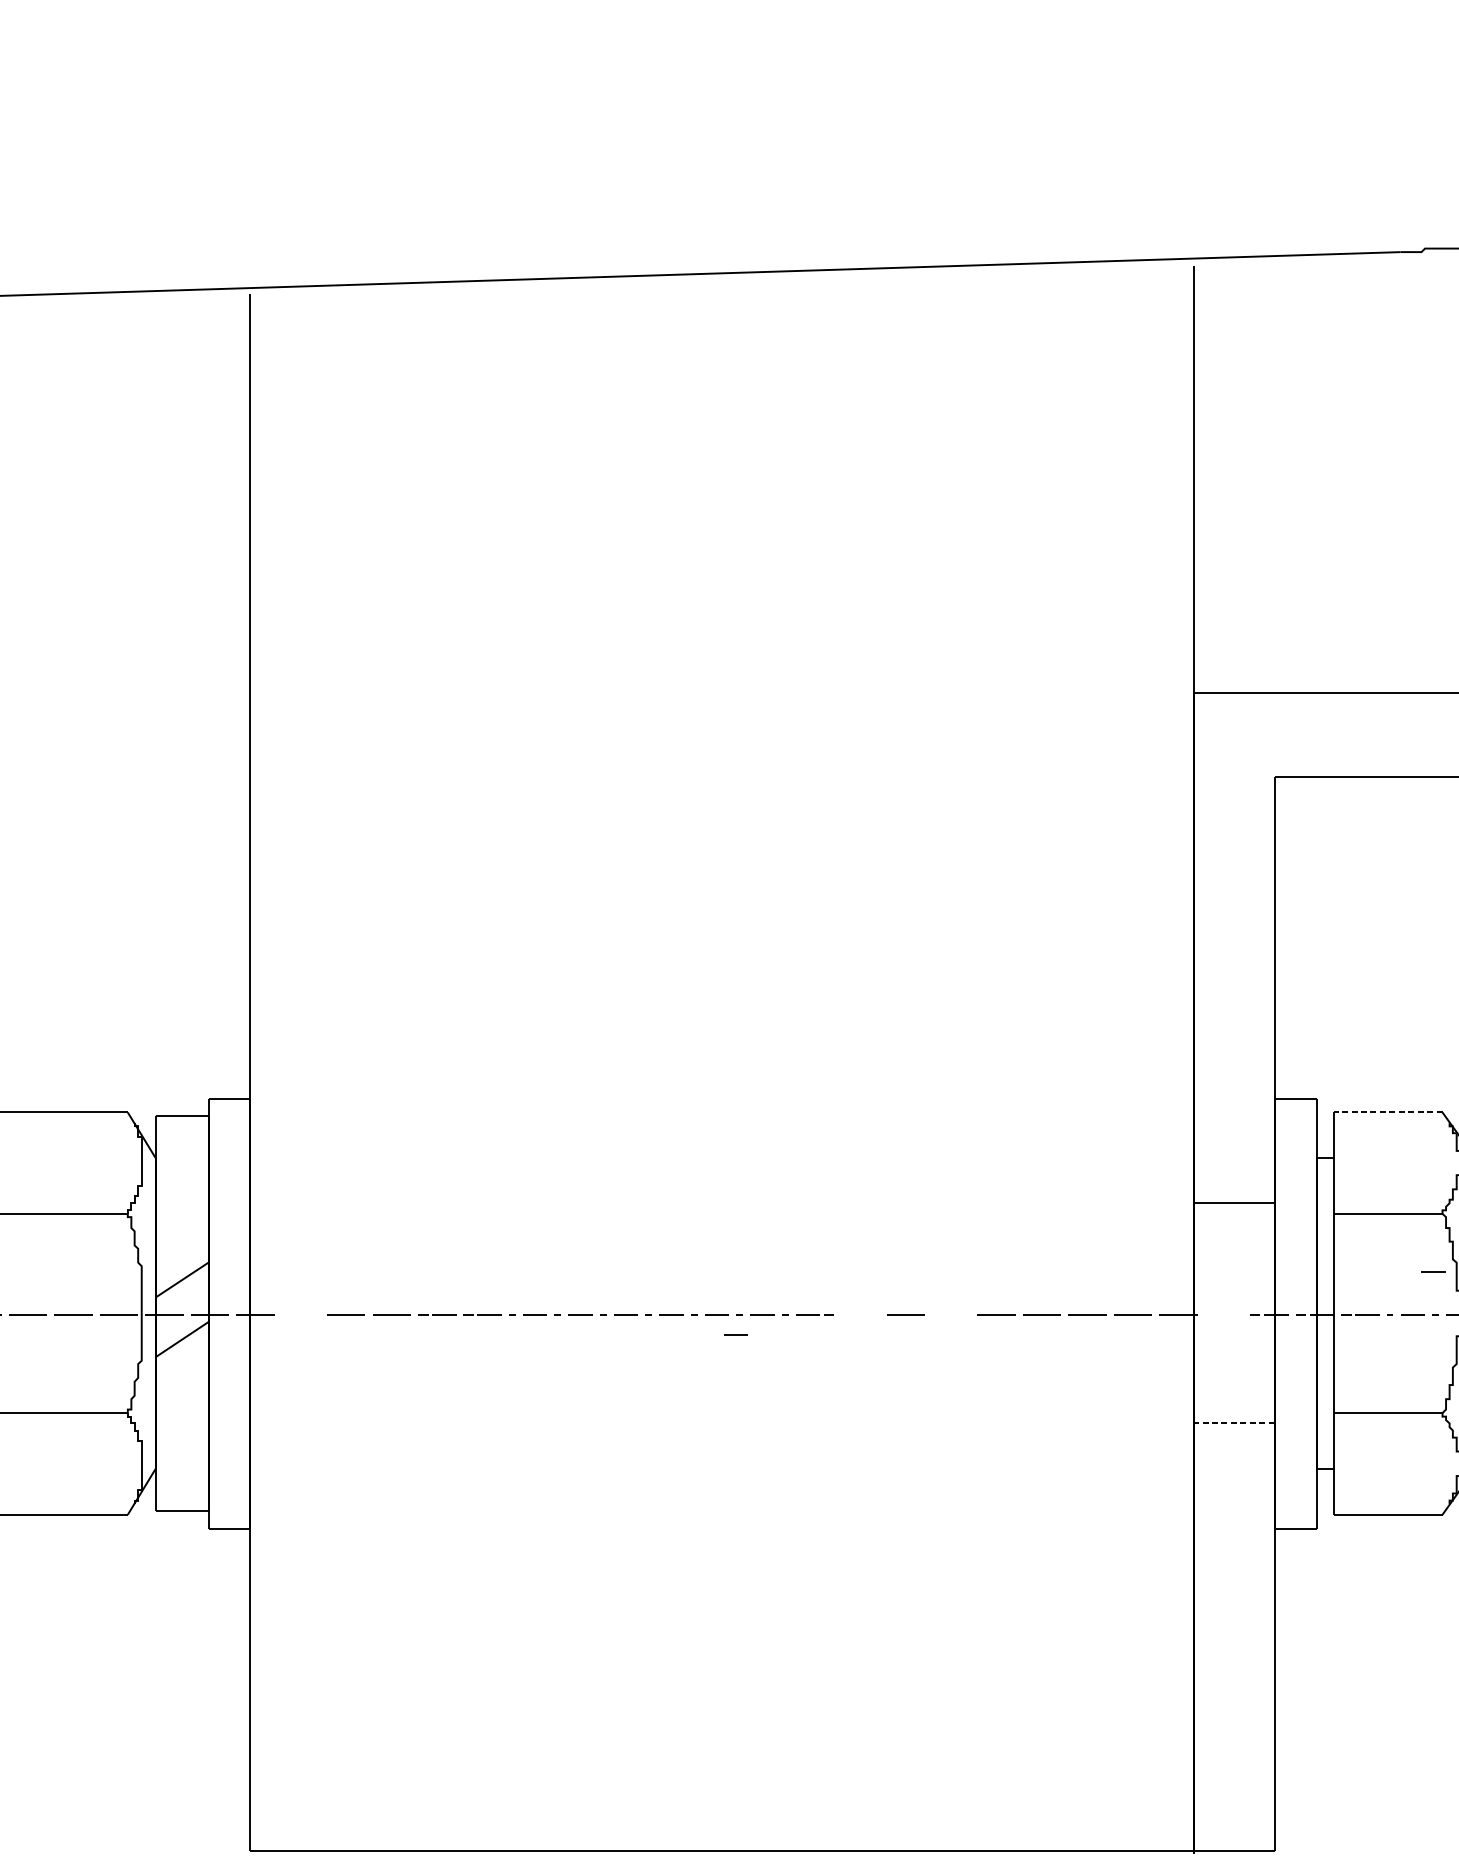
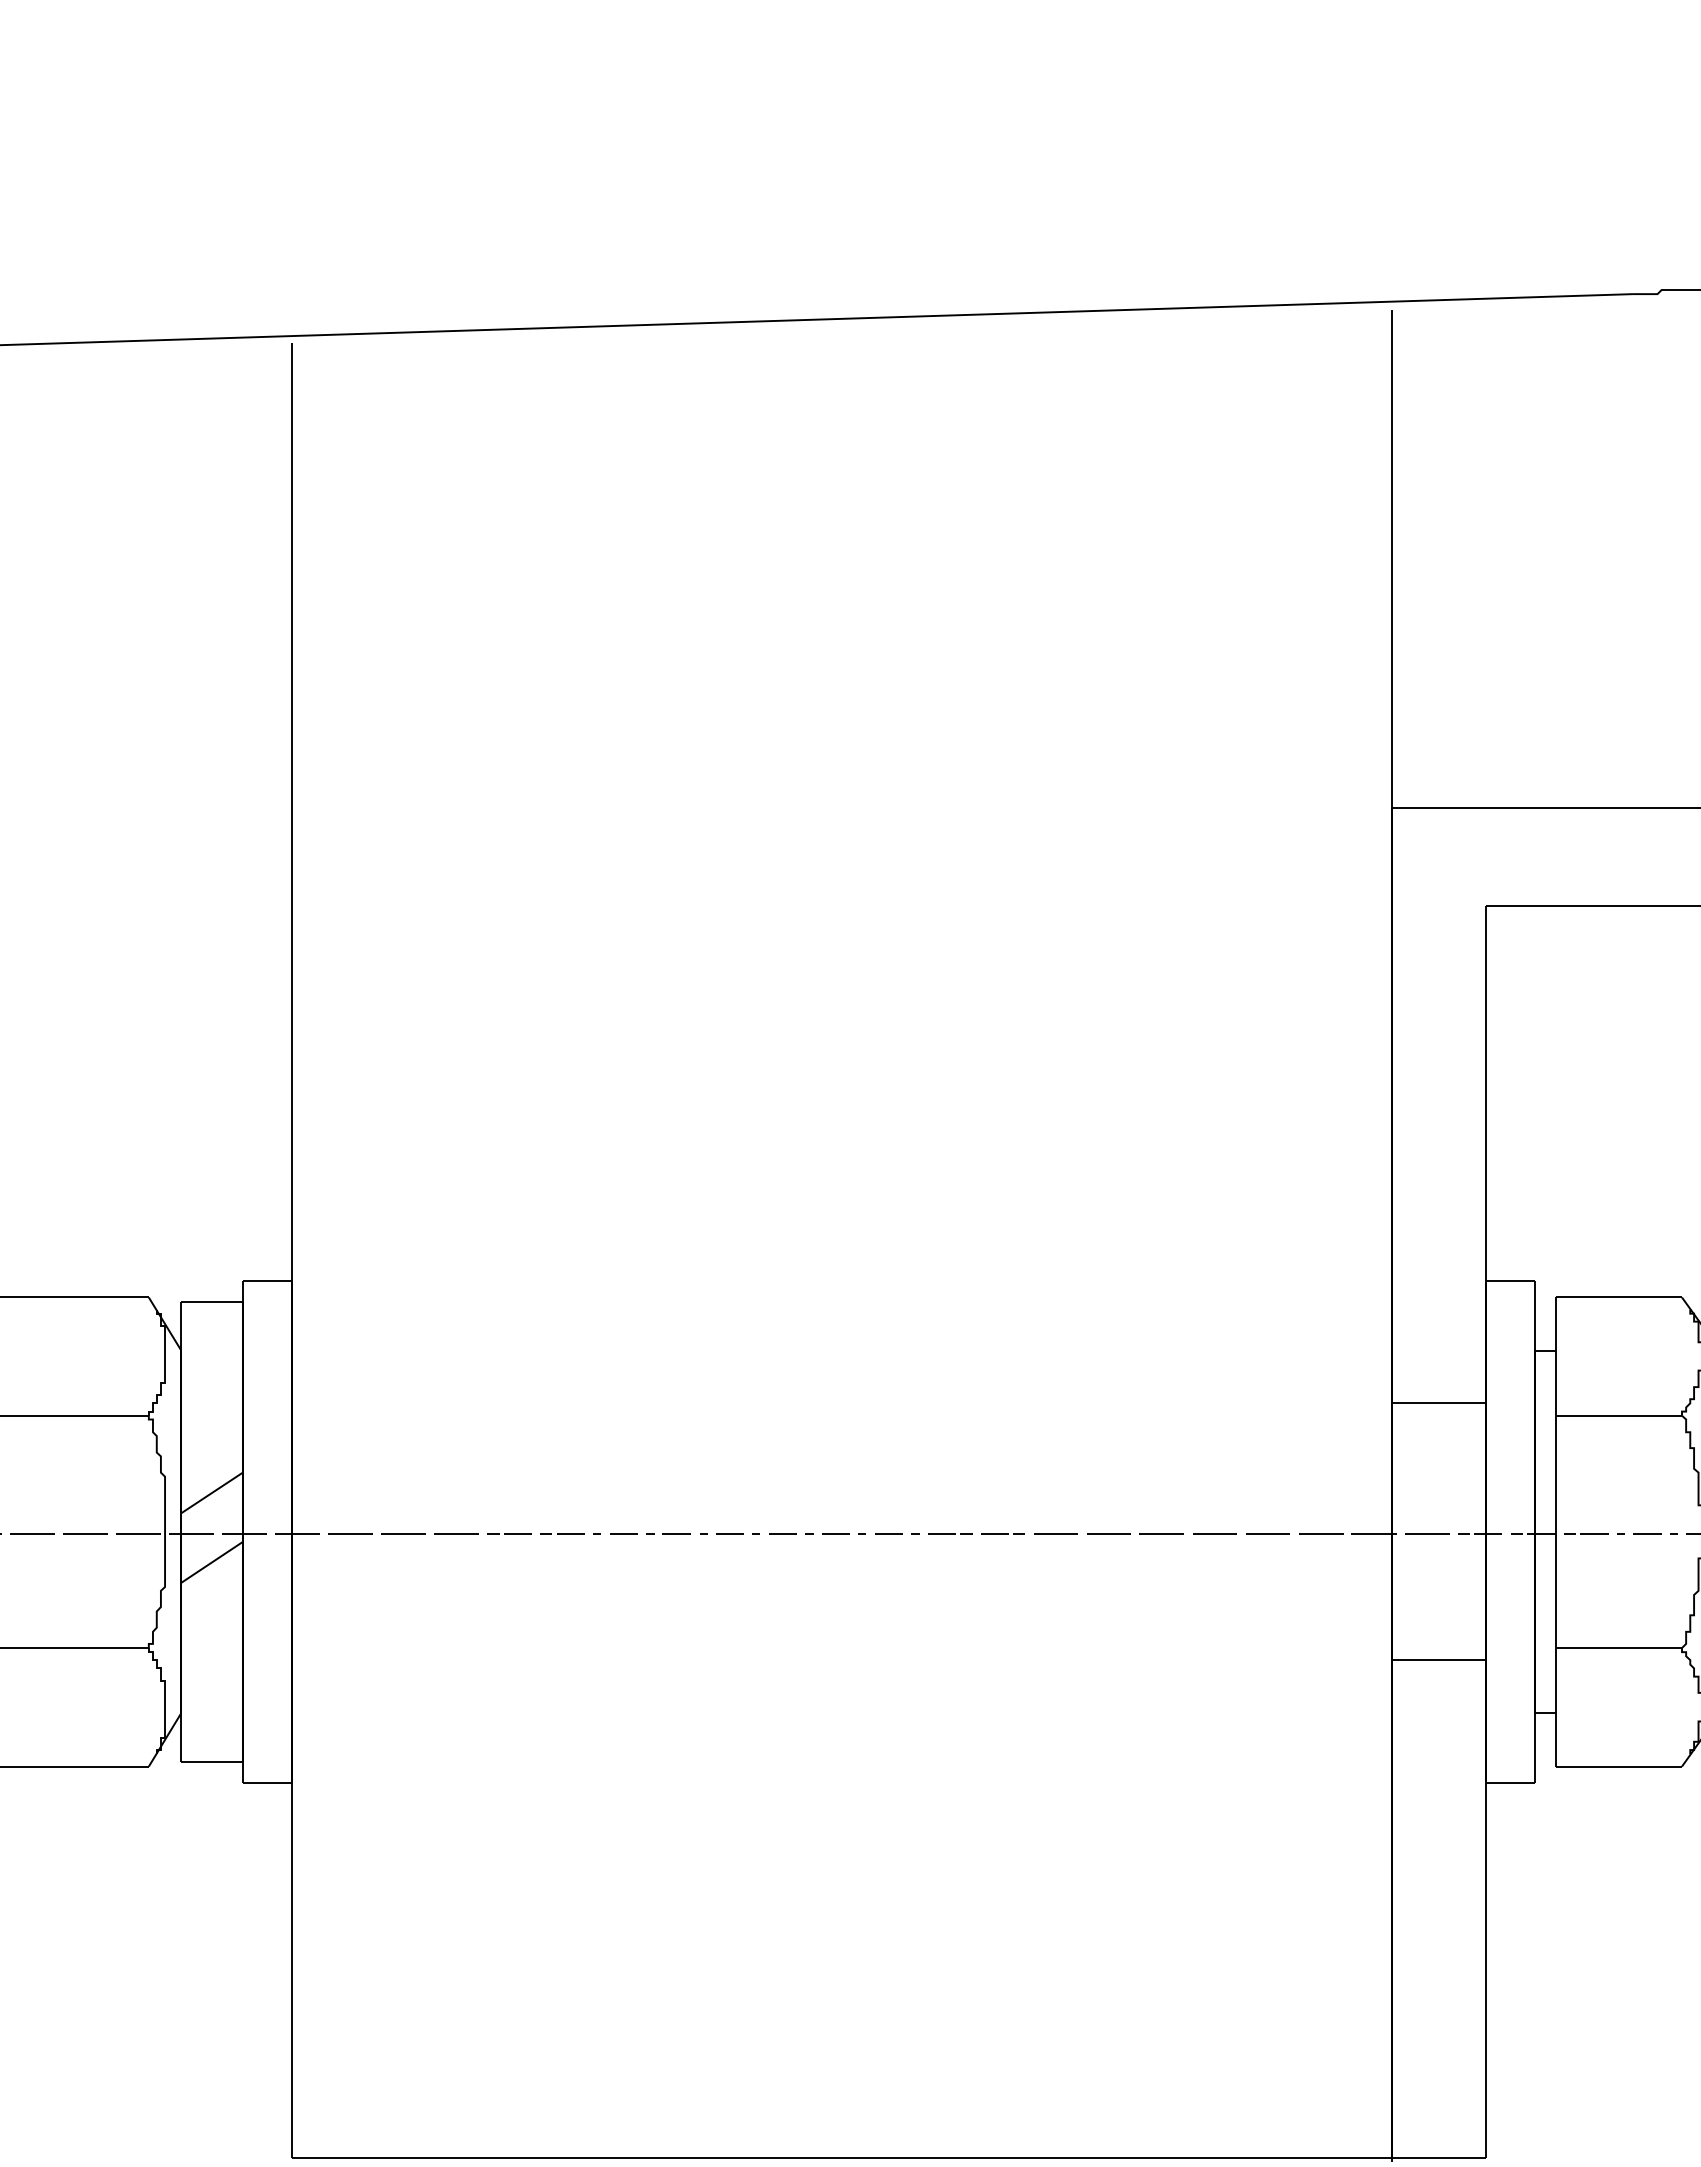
line: (1388, 1112) -> (1618, 1297), dashed -> solid
line: (1433, 1272) -> (1671, 1483), removed
line: (300, 1314) -> (350, 1533), added
line: (859, 1314) -> (1002, 1533), added
line: (950, 1314) -> (1108, 1533), added
line: (1224, 1314) -> (1427, 1533), added
line: (735, 1334) -> (857, 1556), removed
line: (1234, 1423) -> (1439, 1660), dashed -> solid

